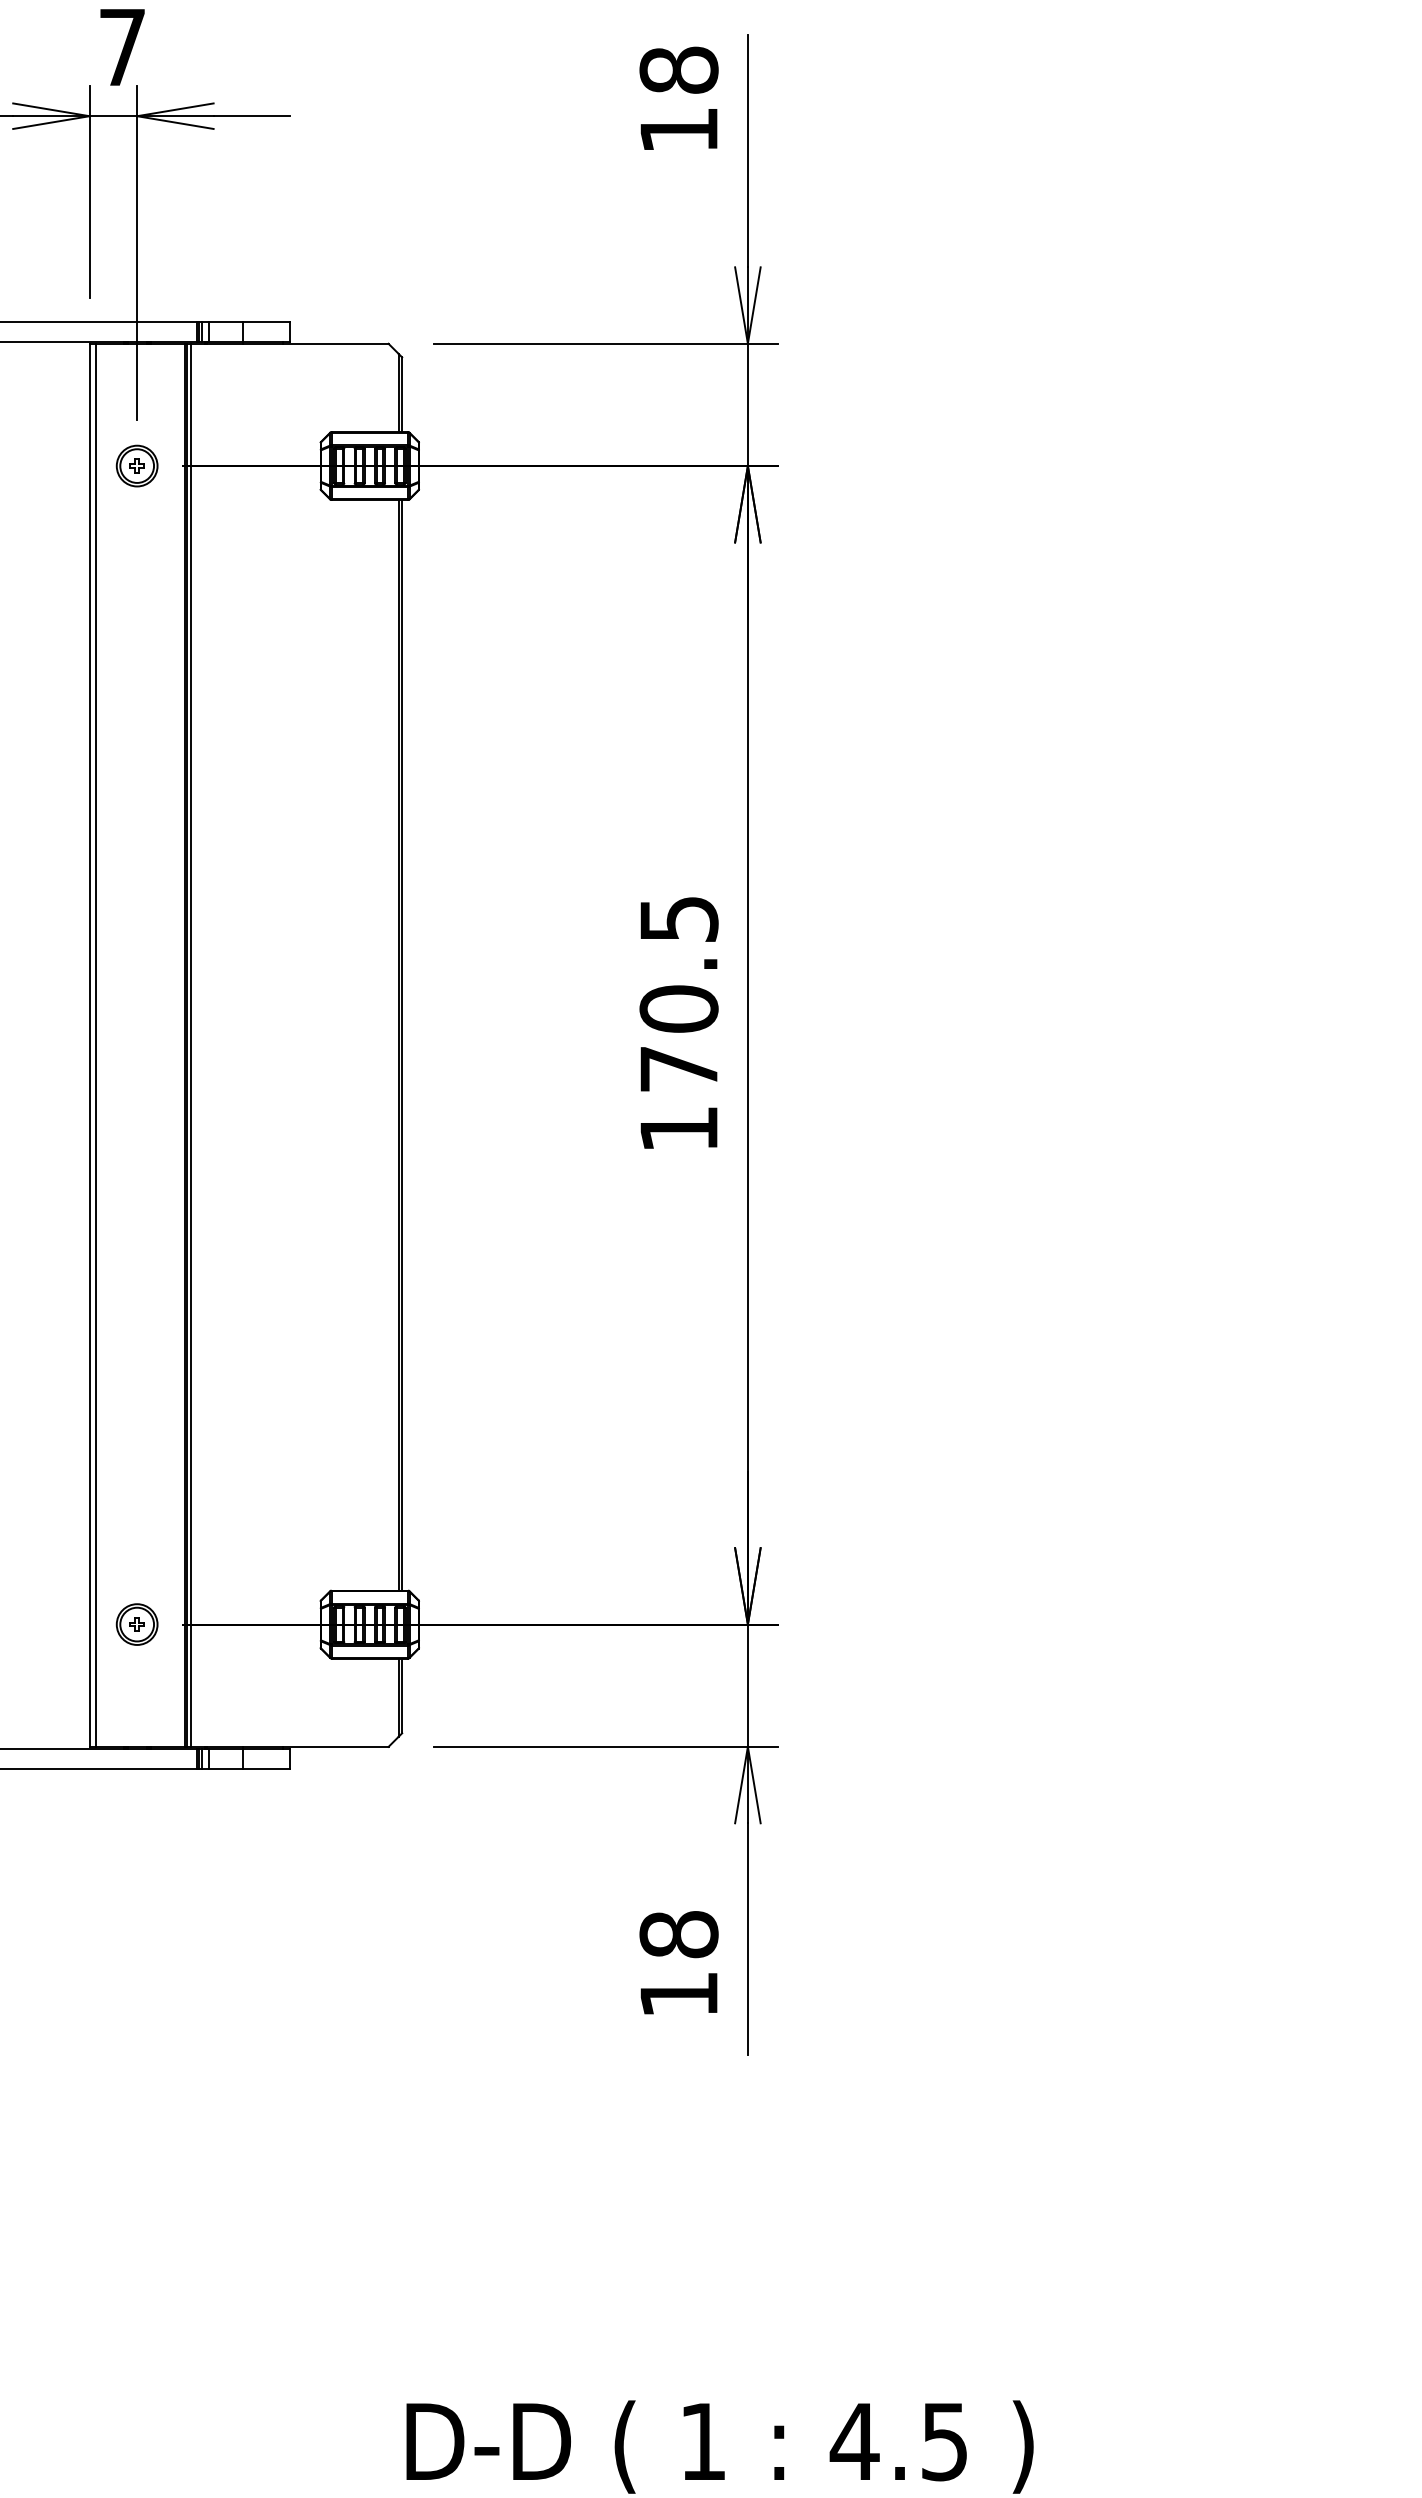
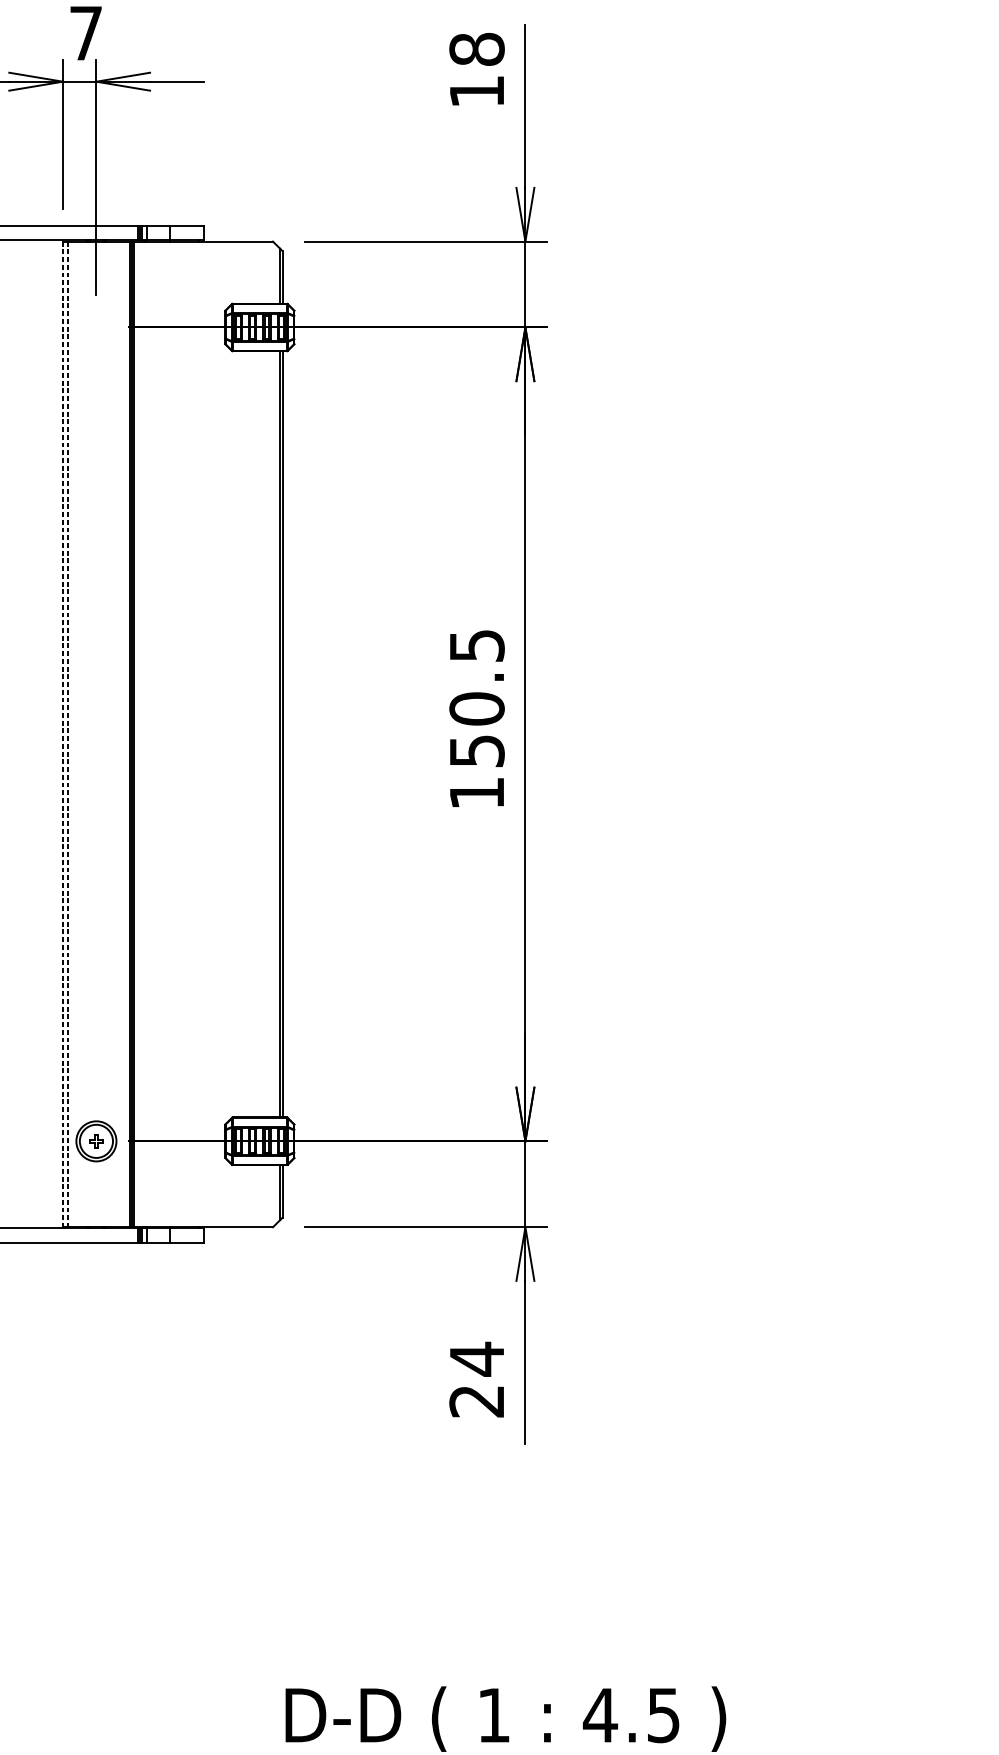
part: (136, 465) -> (95, 327), removed
line: (89, 1045) -> (62, 734), solid -> dashed
line: (96, 1045) -> (67, 734), solid -> dashed
text: (679, 1069) -> (477, 751), 170.5 -> 150.5
part: (136, 1624) -> (95, 1141), size x1.4
text: (678, 1963) -> (476, 1379), 18 -> 24

